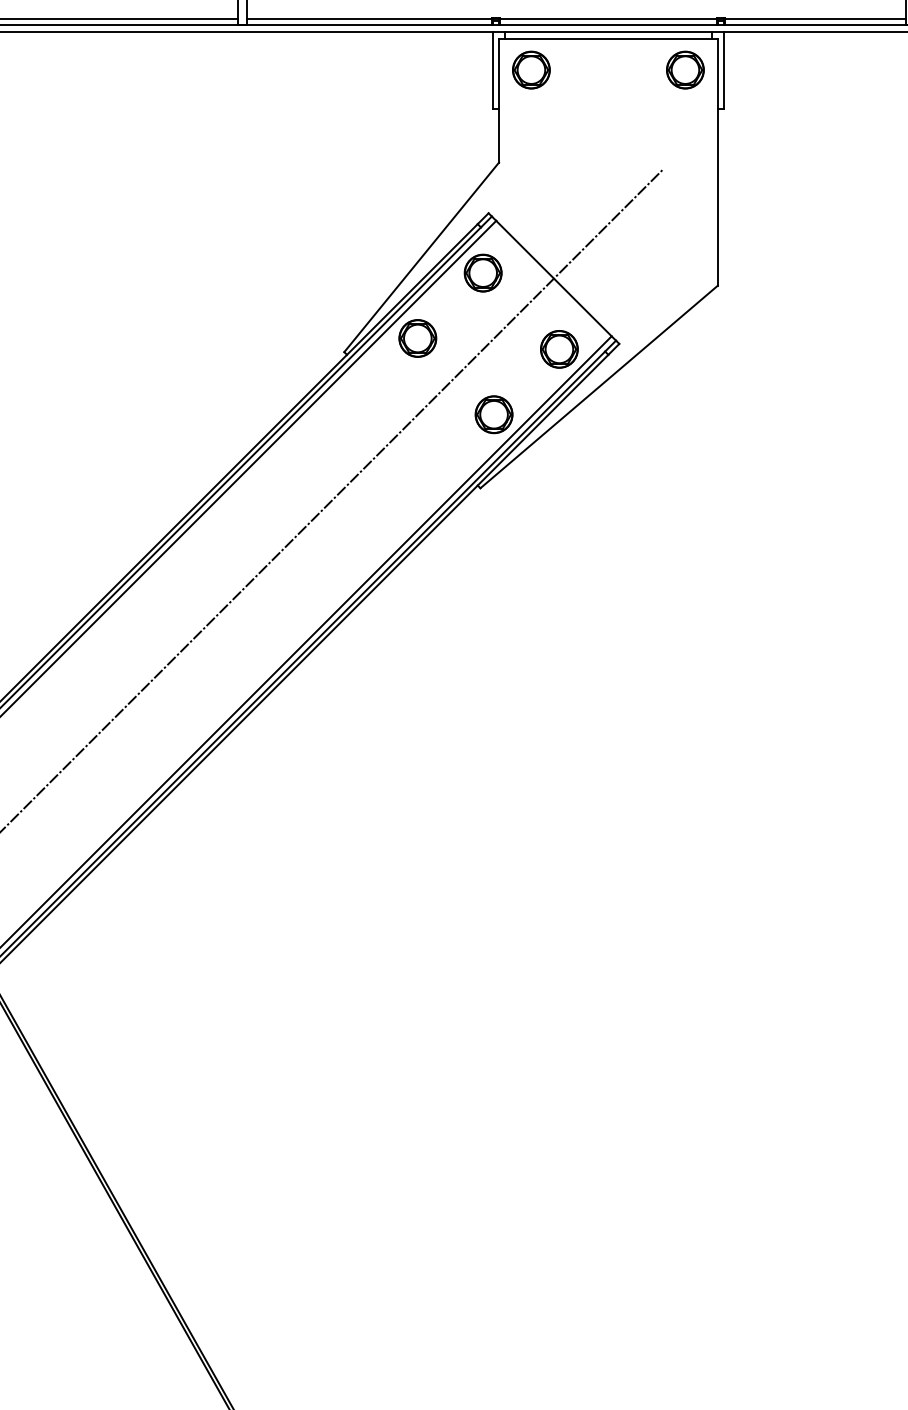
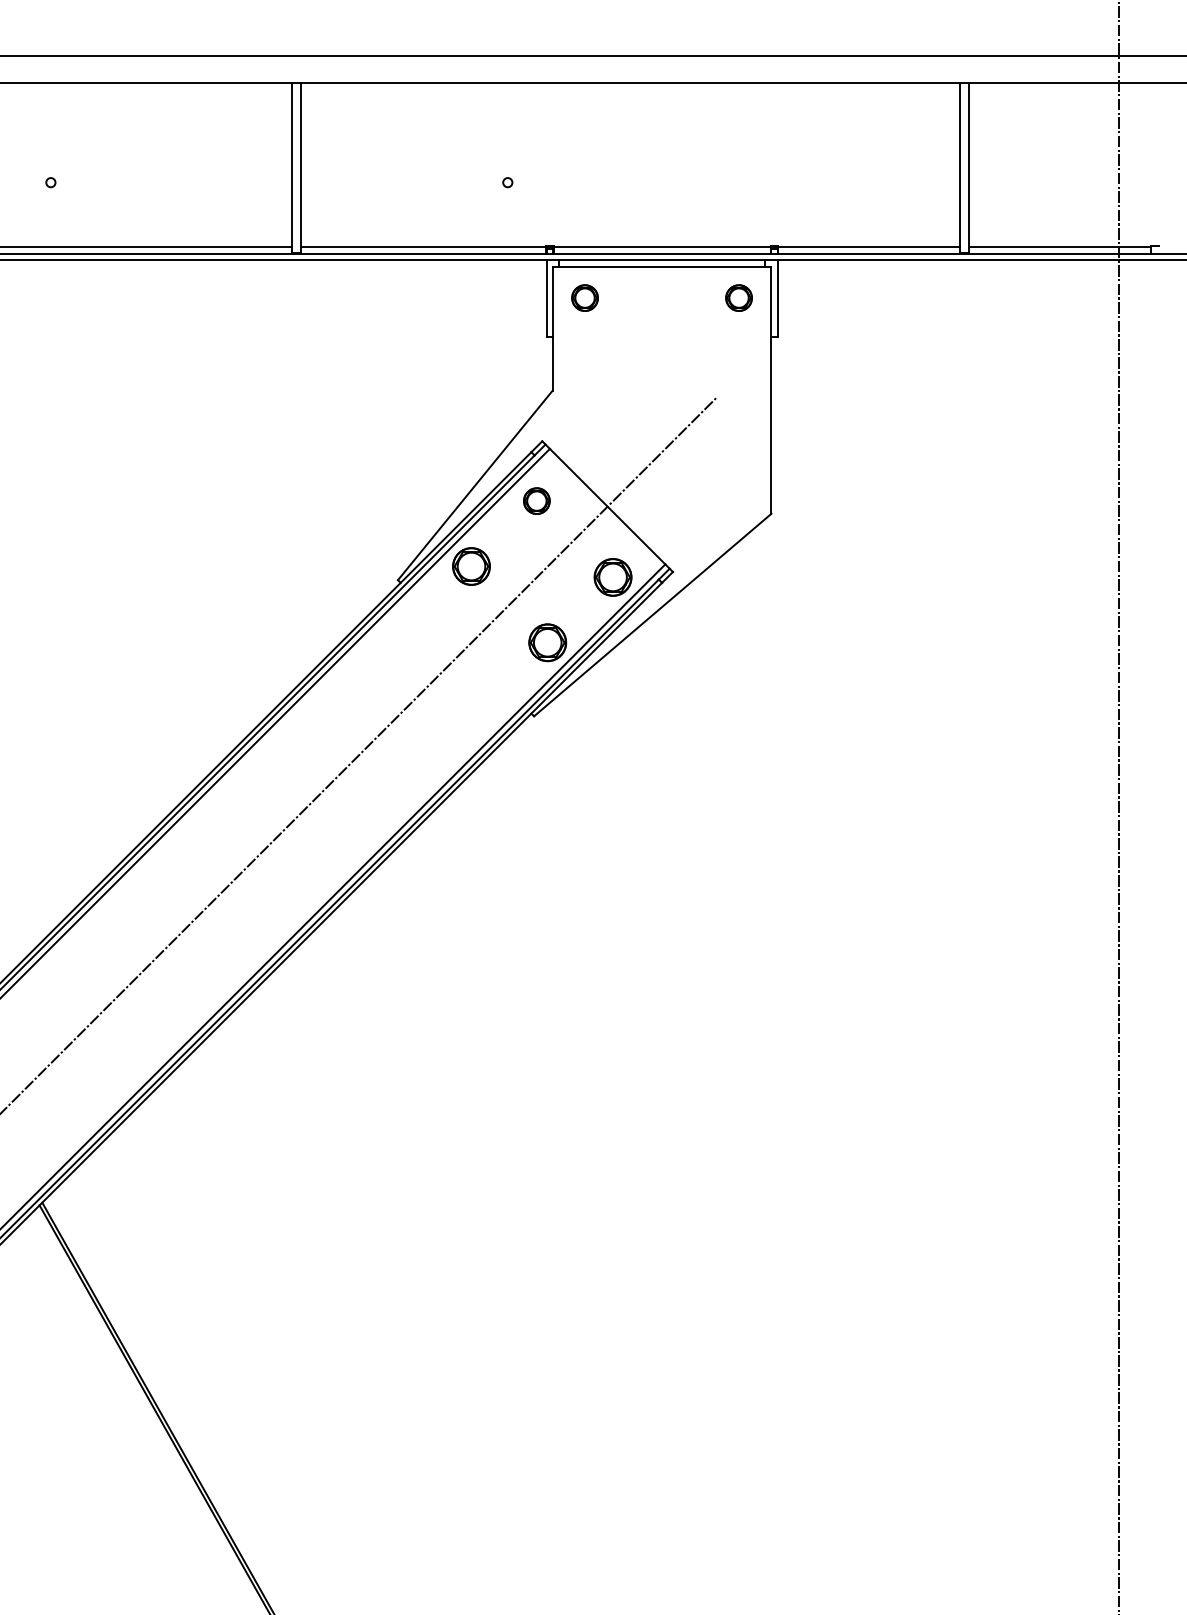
part: (530, 69) -> (584, 297), size x0.7
part: (684, 69) -> (738, 297), size x0.7
part: (482, 272) -> (536, 500), size x0.7

